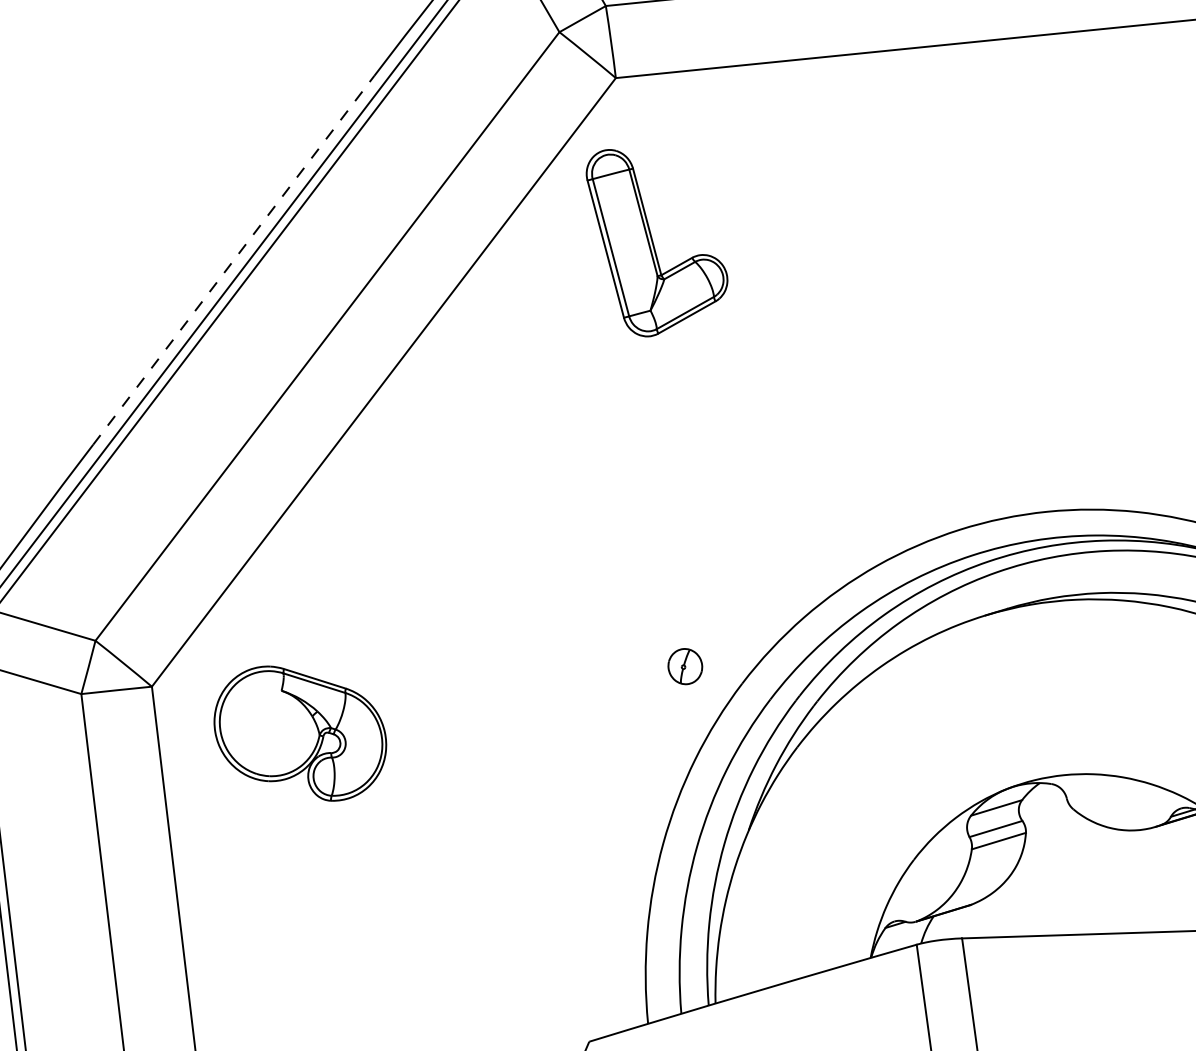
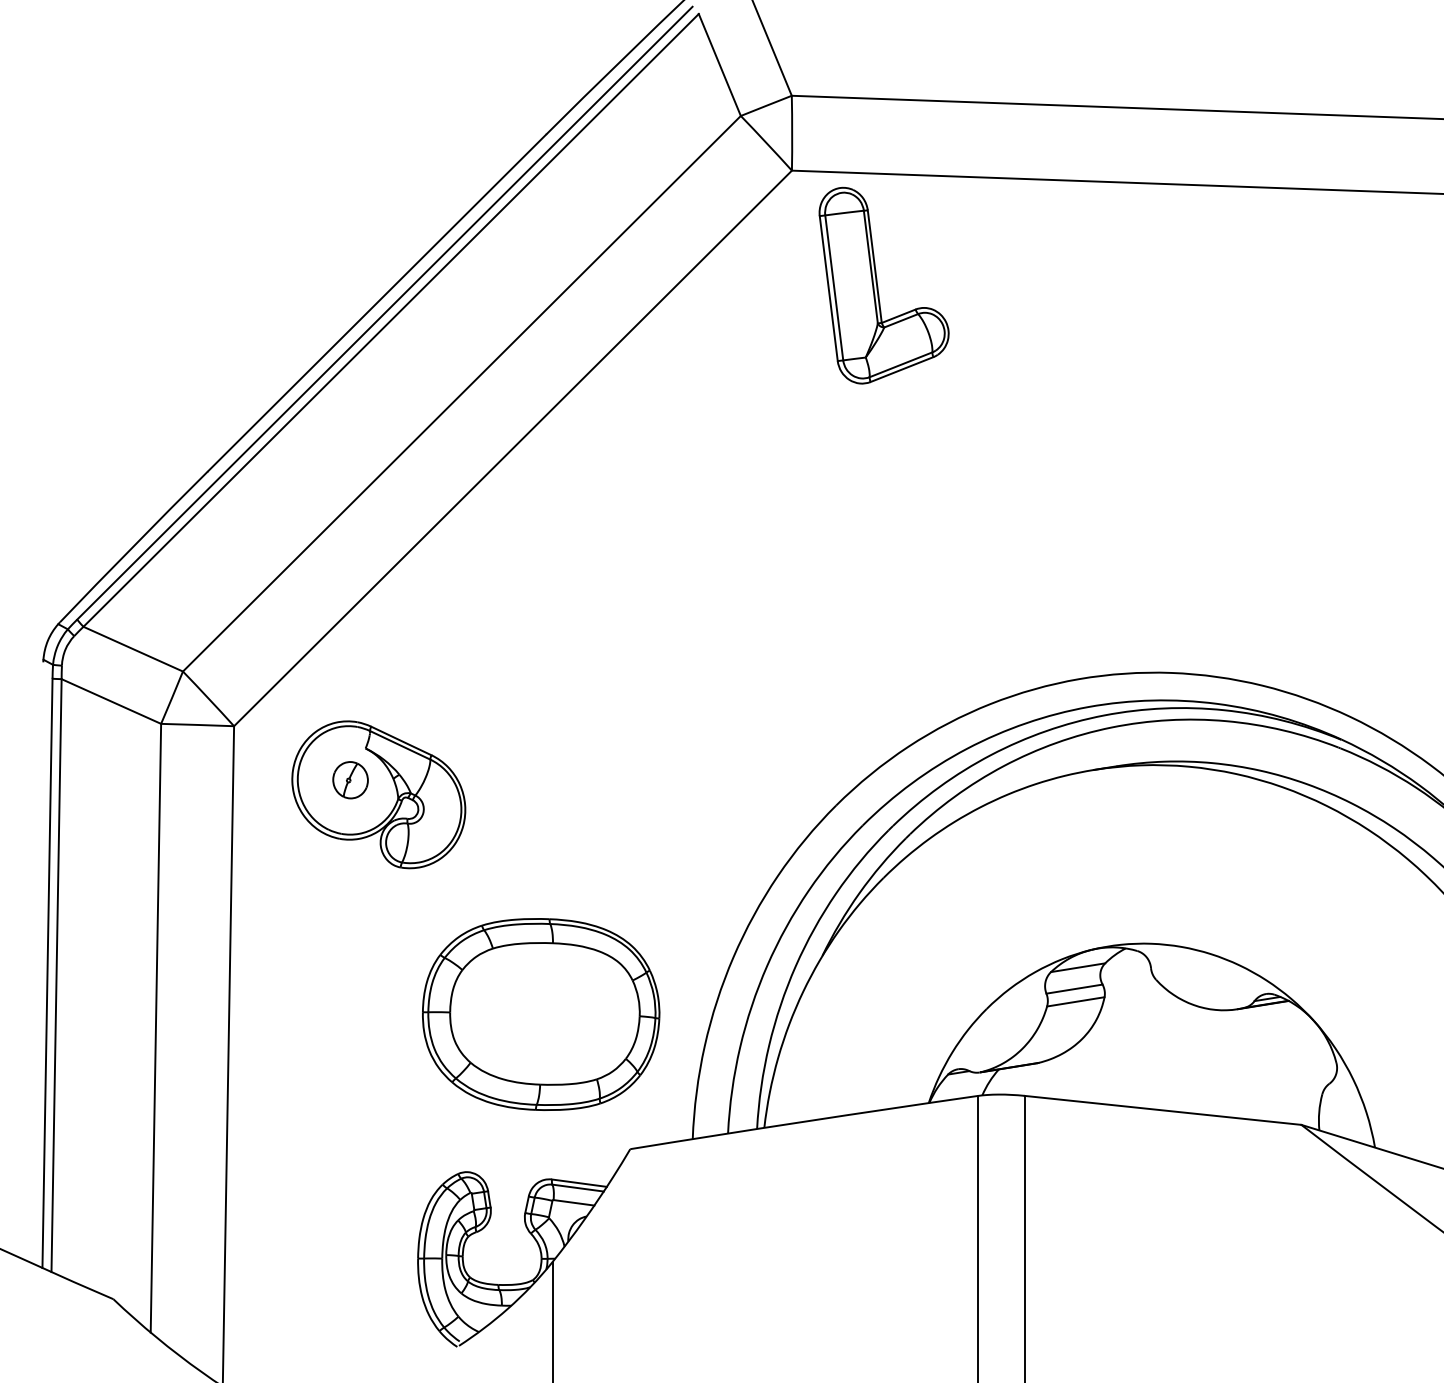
part: (658, 238) -> (883, 285), moved
line: (234, 260) -> (377, 303), dashed -> solid
part: (685, 666) -> (350, 780), moved
part: (486, 923) -> (541, 1014), added

